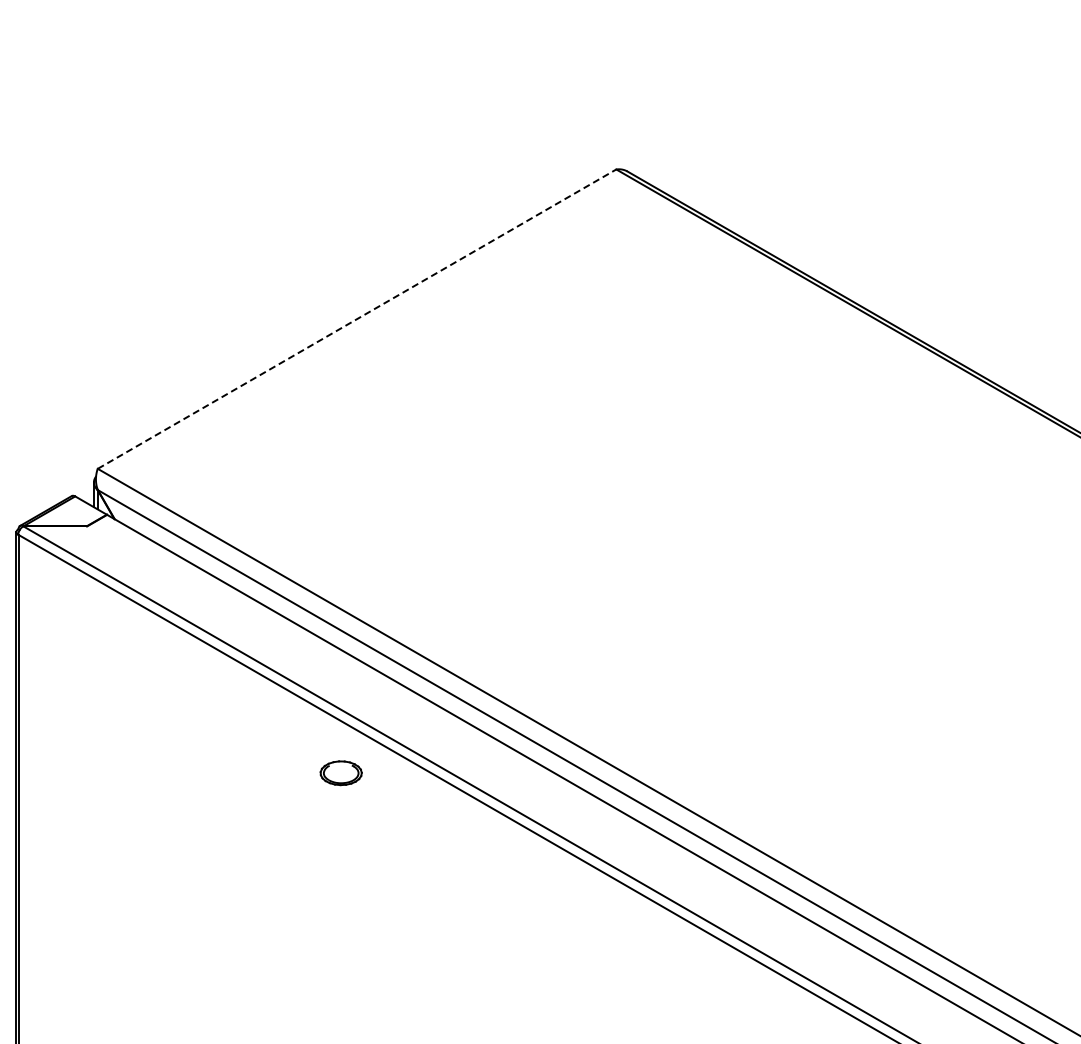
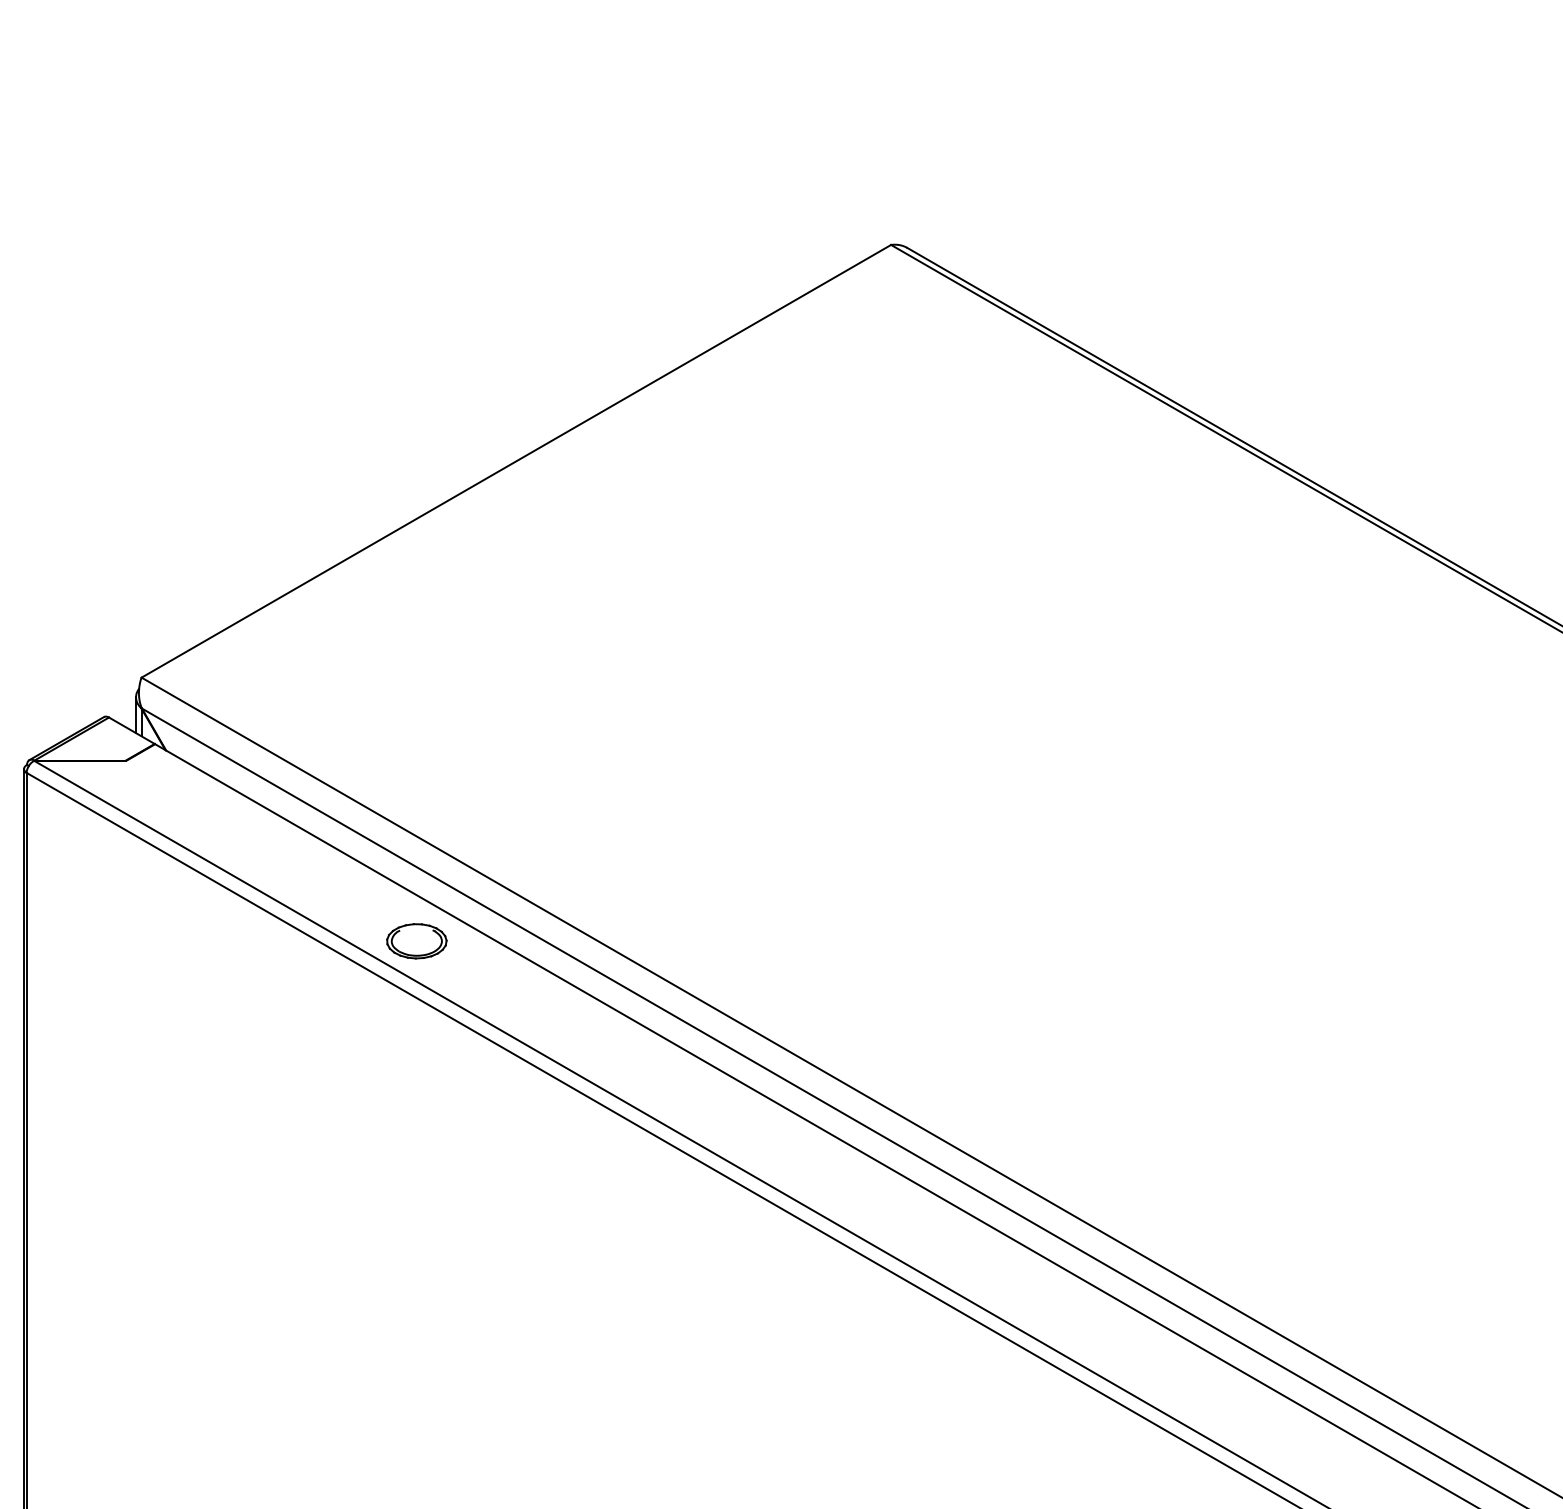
line: (357, 318) -> (516, 460), dashed -> solid
part: (340, 773) -> (415, 941), moved

